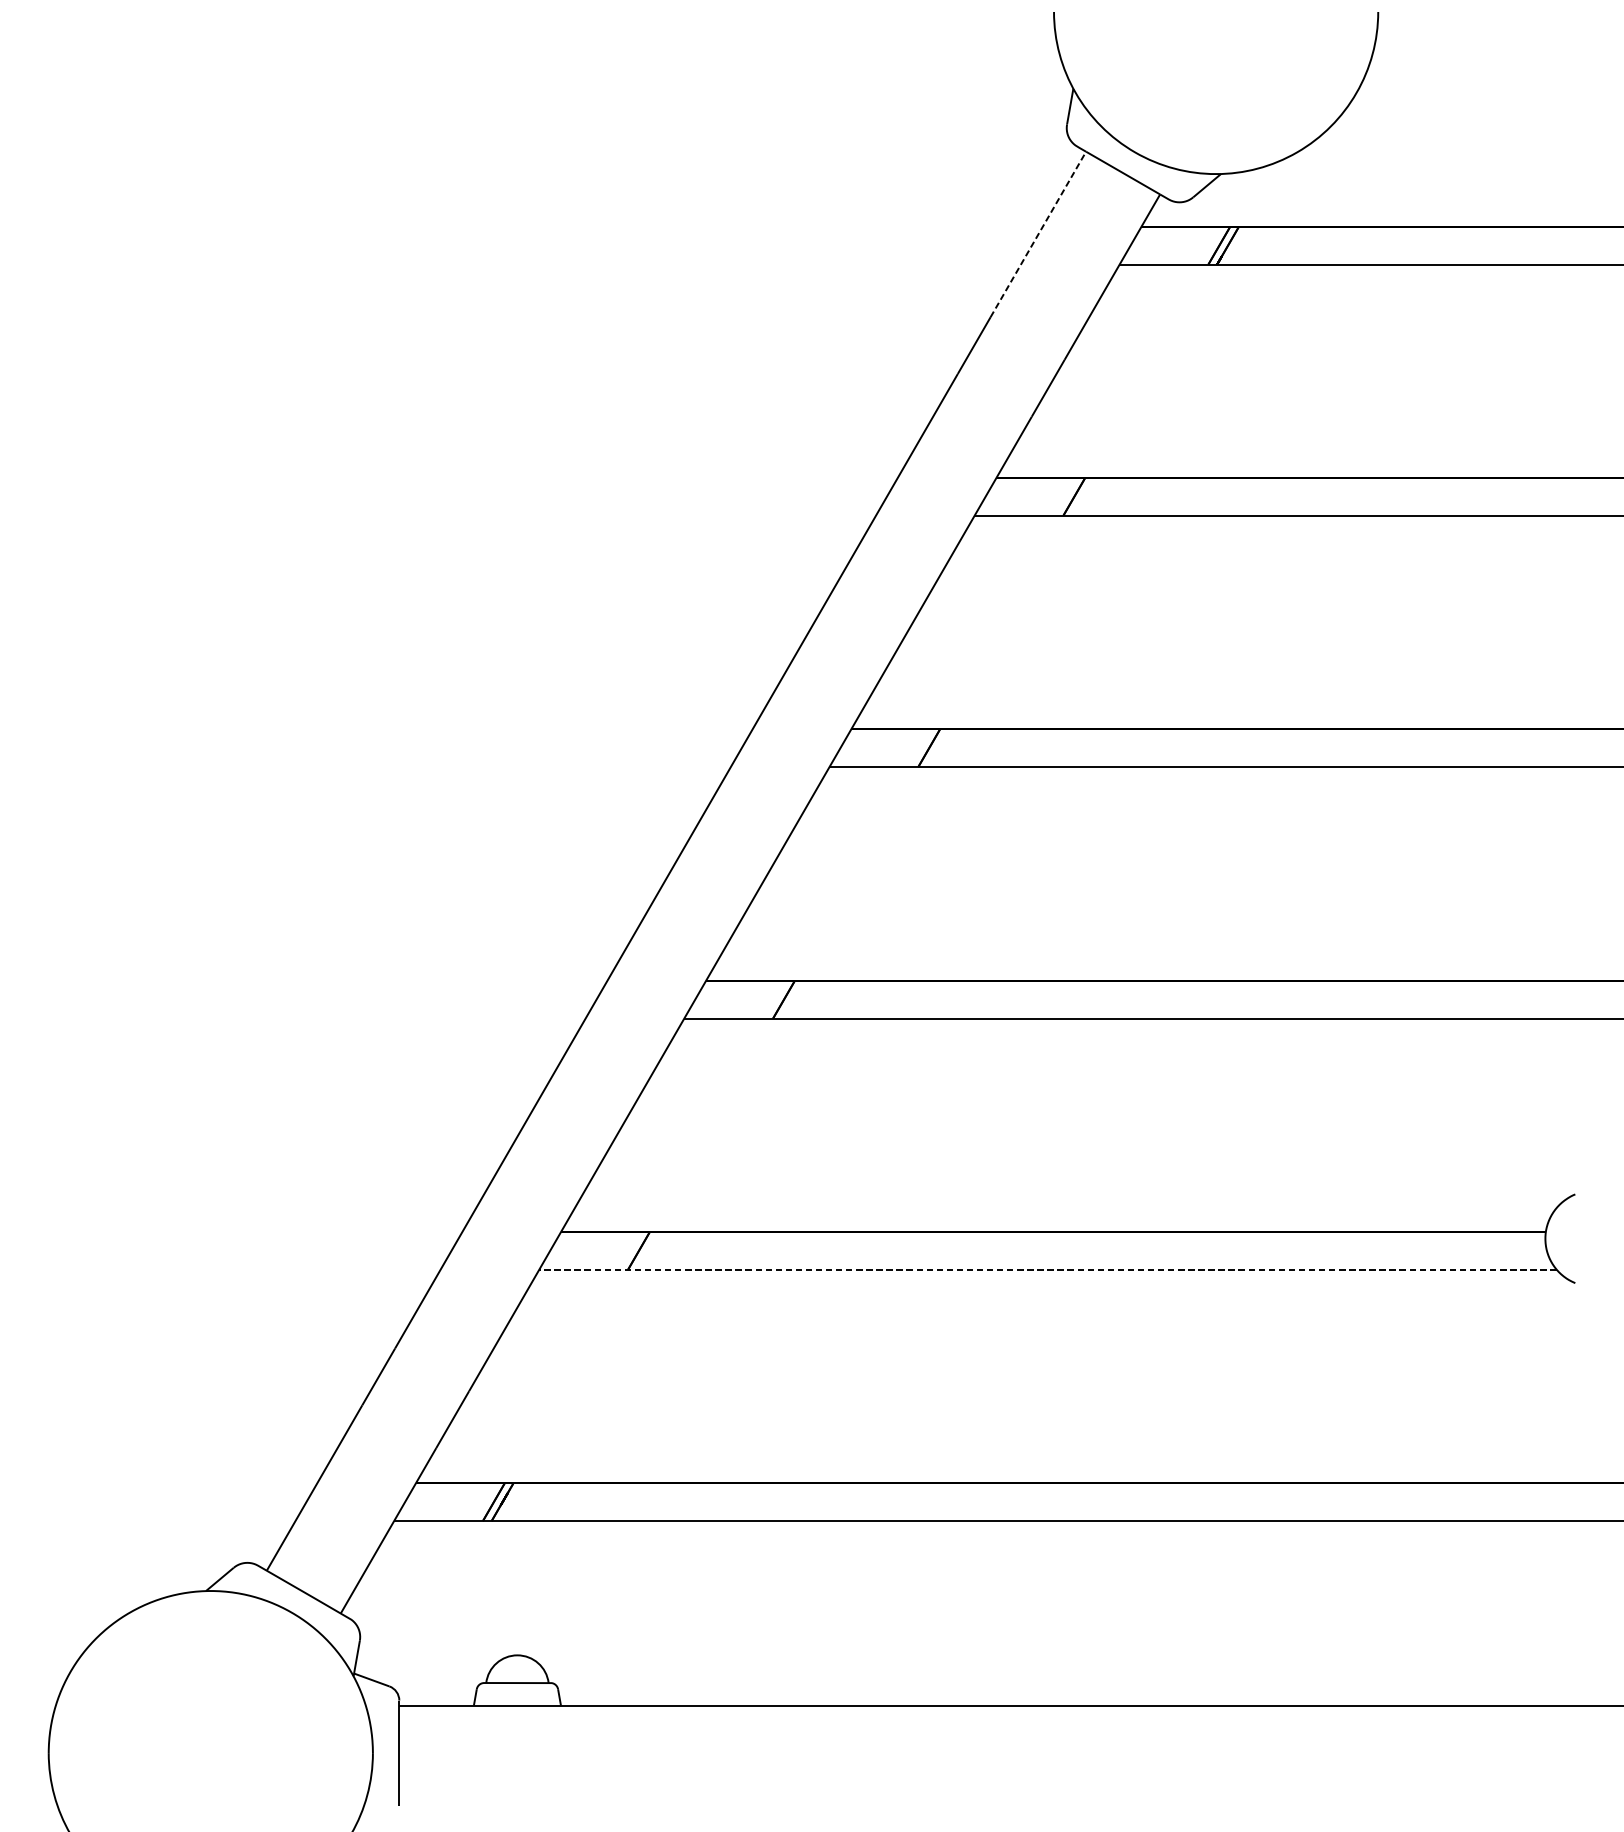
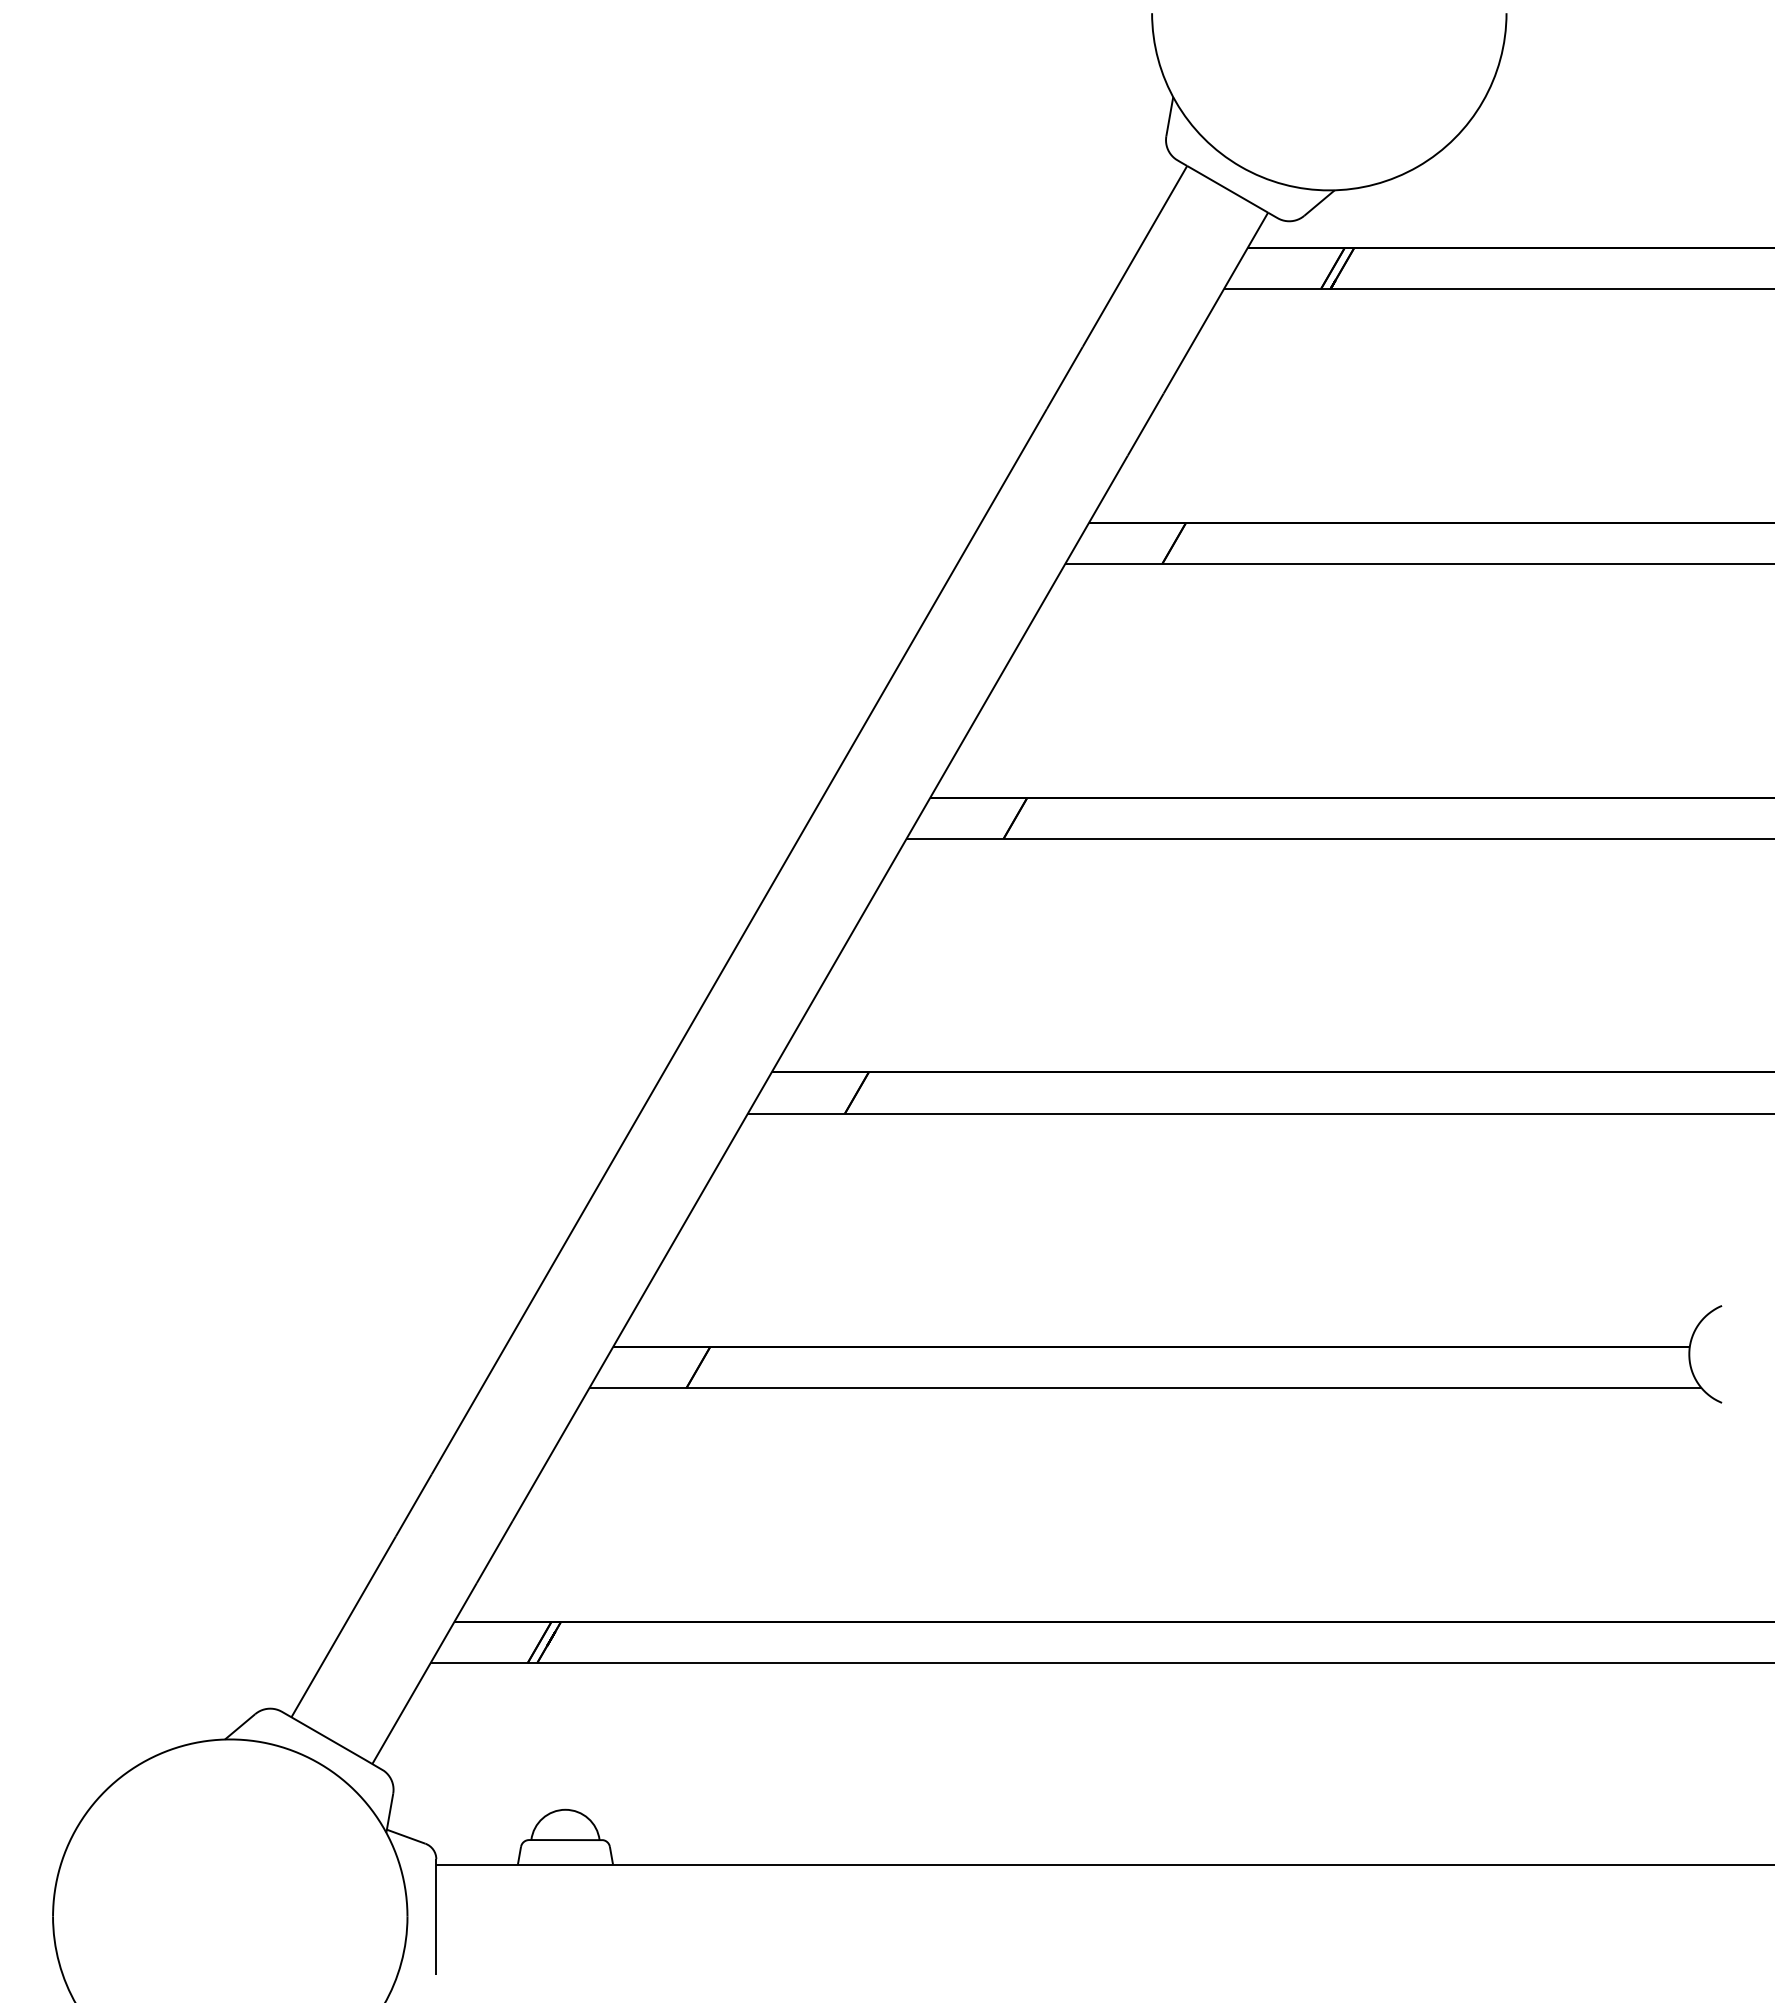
line: (1038, 233) -> (1135, 255), dashed -> solid
line: (1047, 1269) -> (1145, 1388), dashed -> solid

